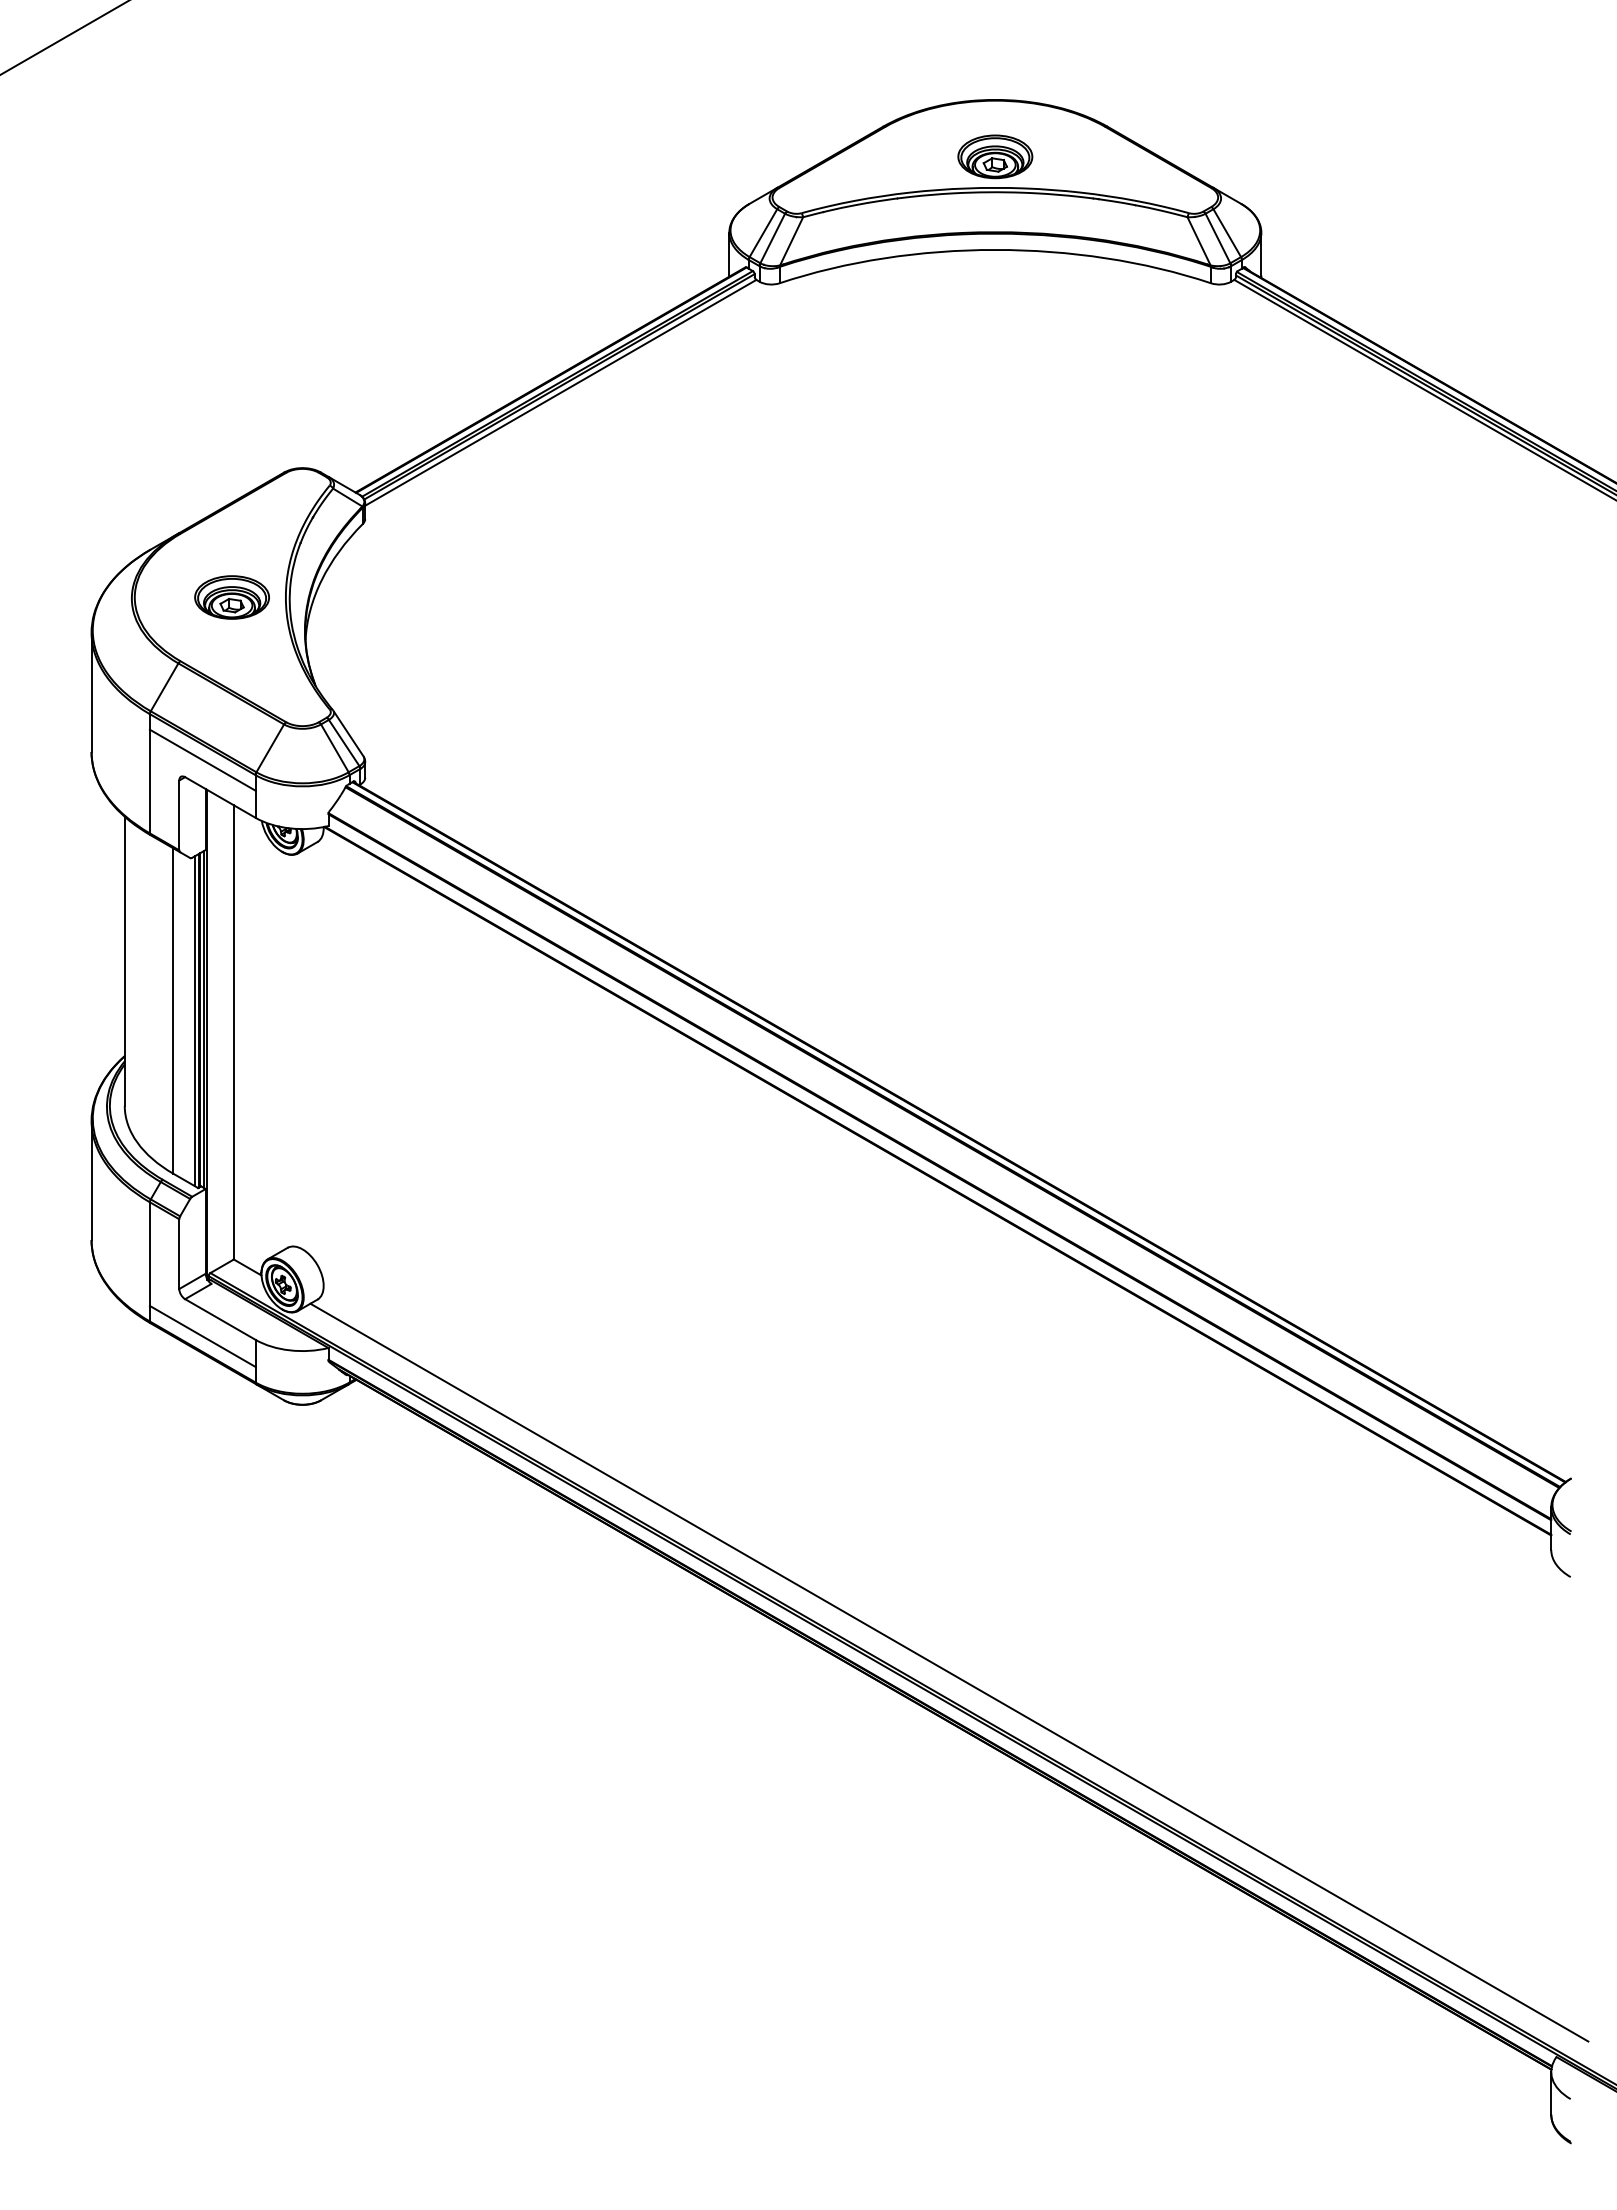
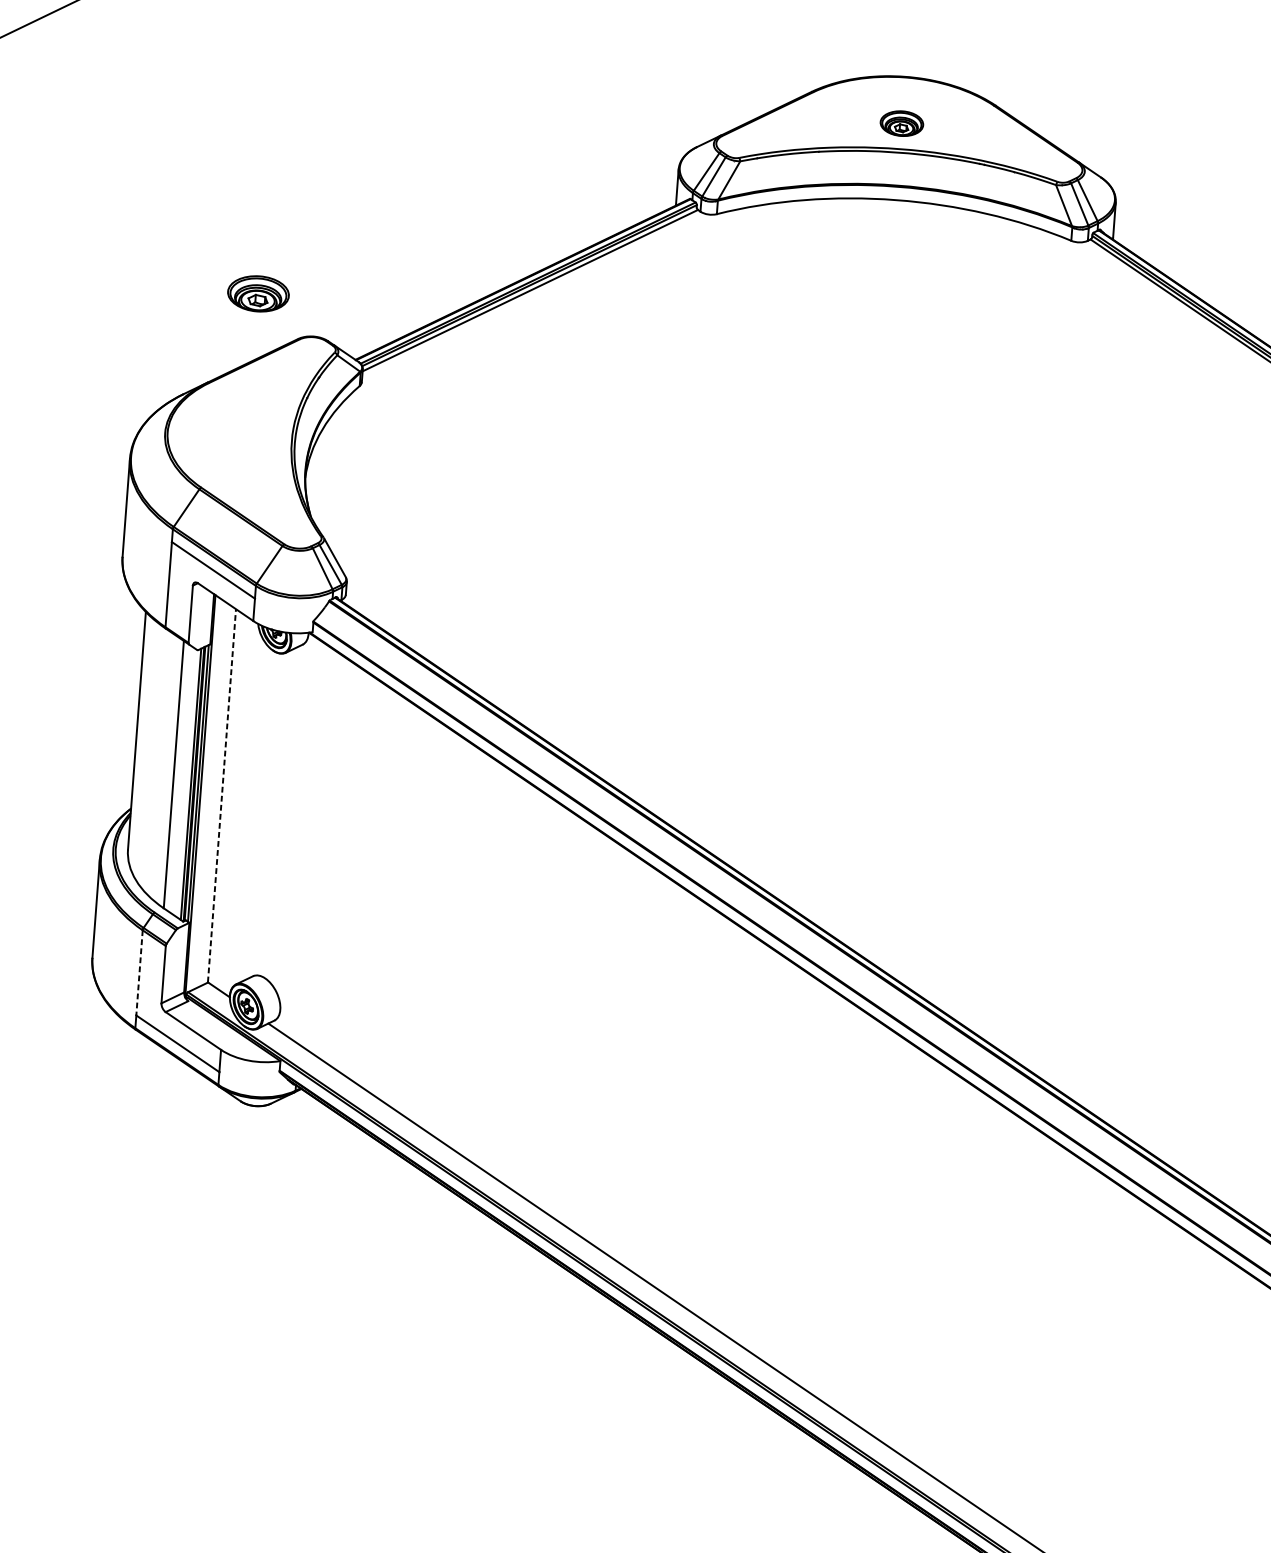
part: (995, 156) -> (902, 123), size x0.7
part: (231, 597) -> (257, 293), moved
line: (233, 1031) -> (221, 795), solid -> dashed
line: (149, 1254) -> (139, 973), solid -> dashed

